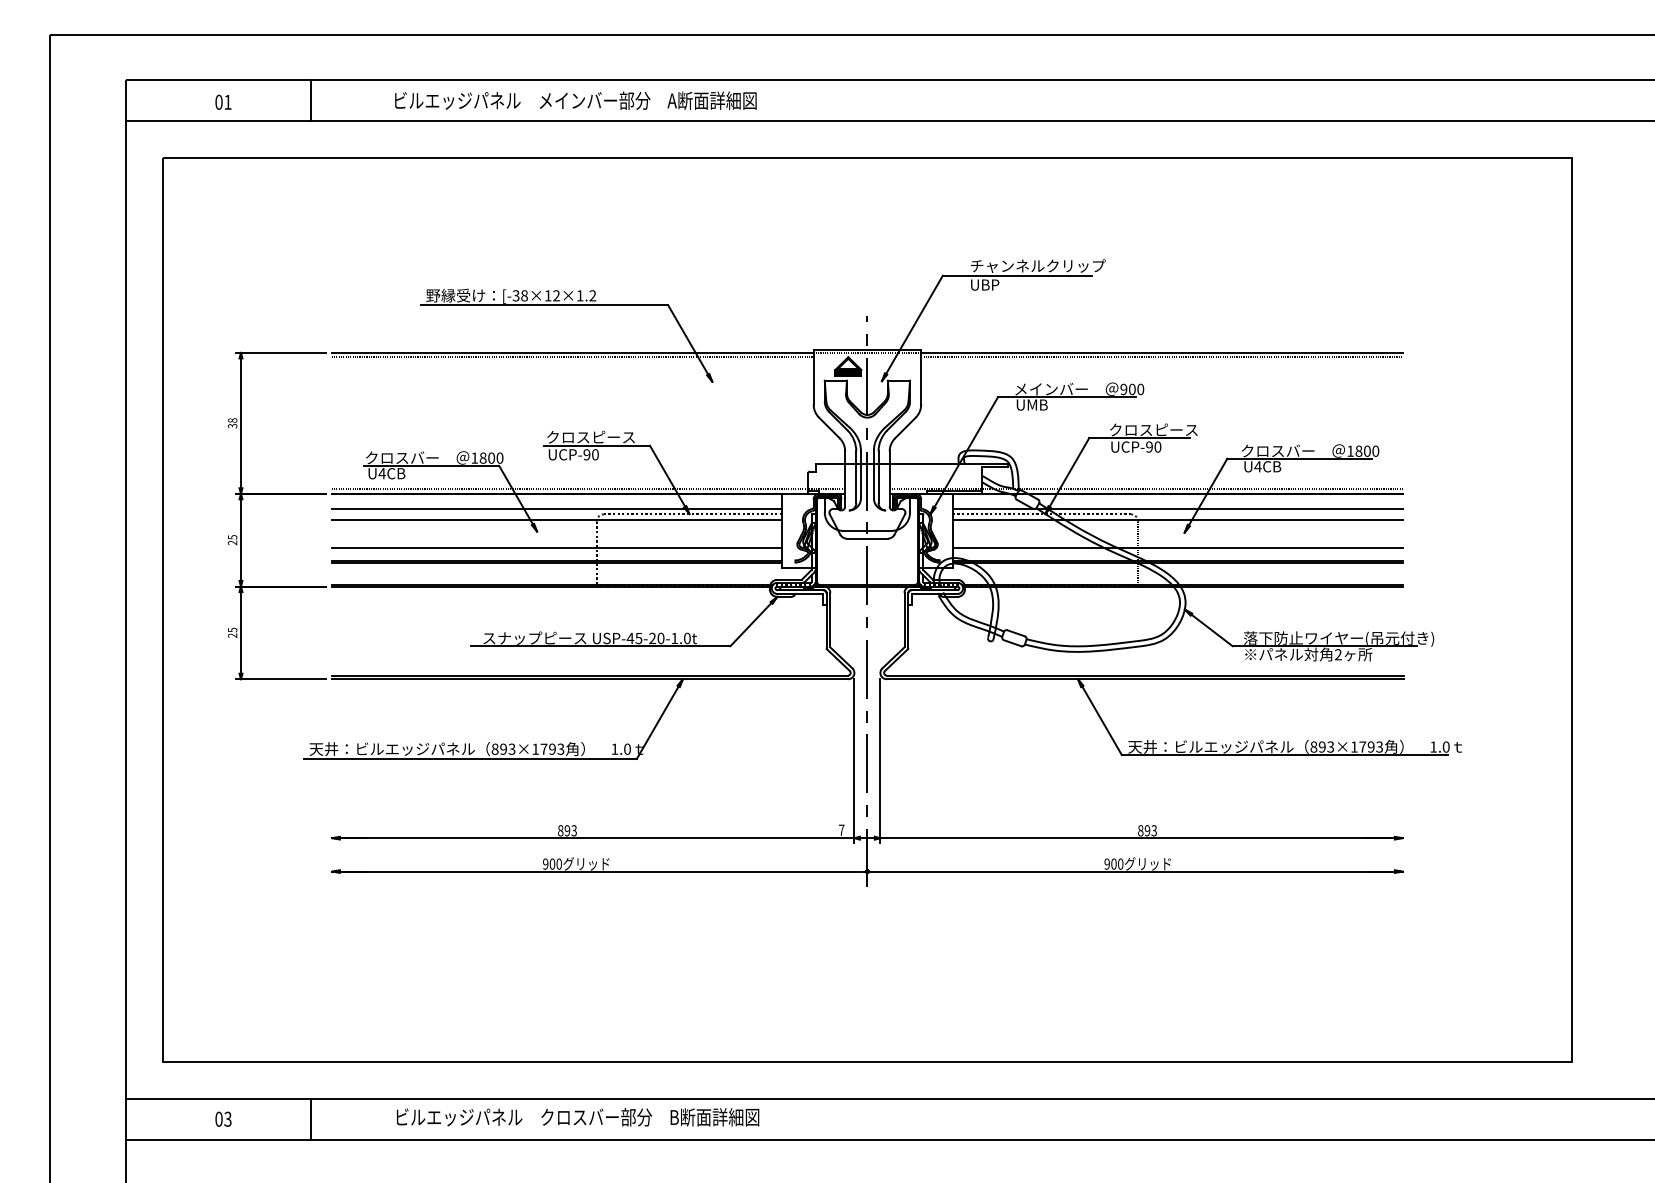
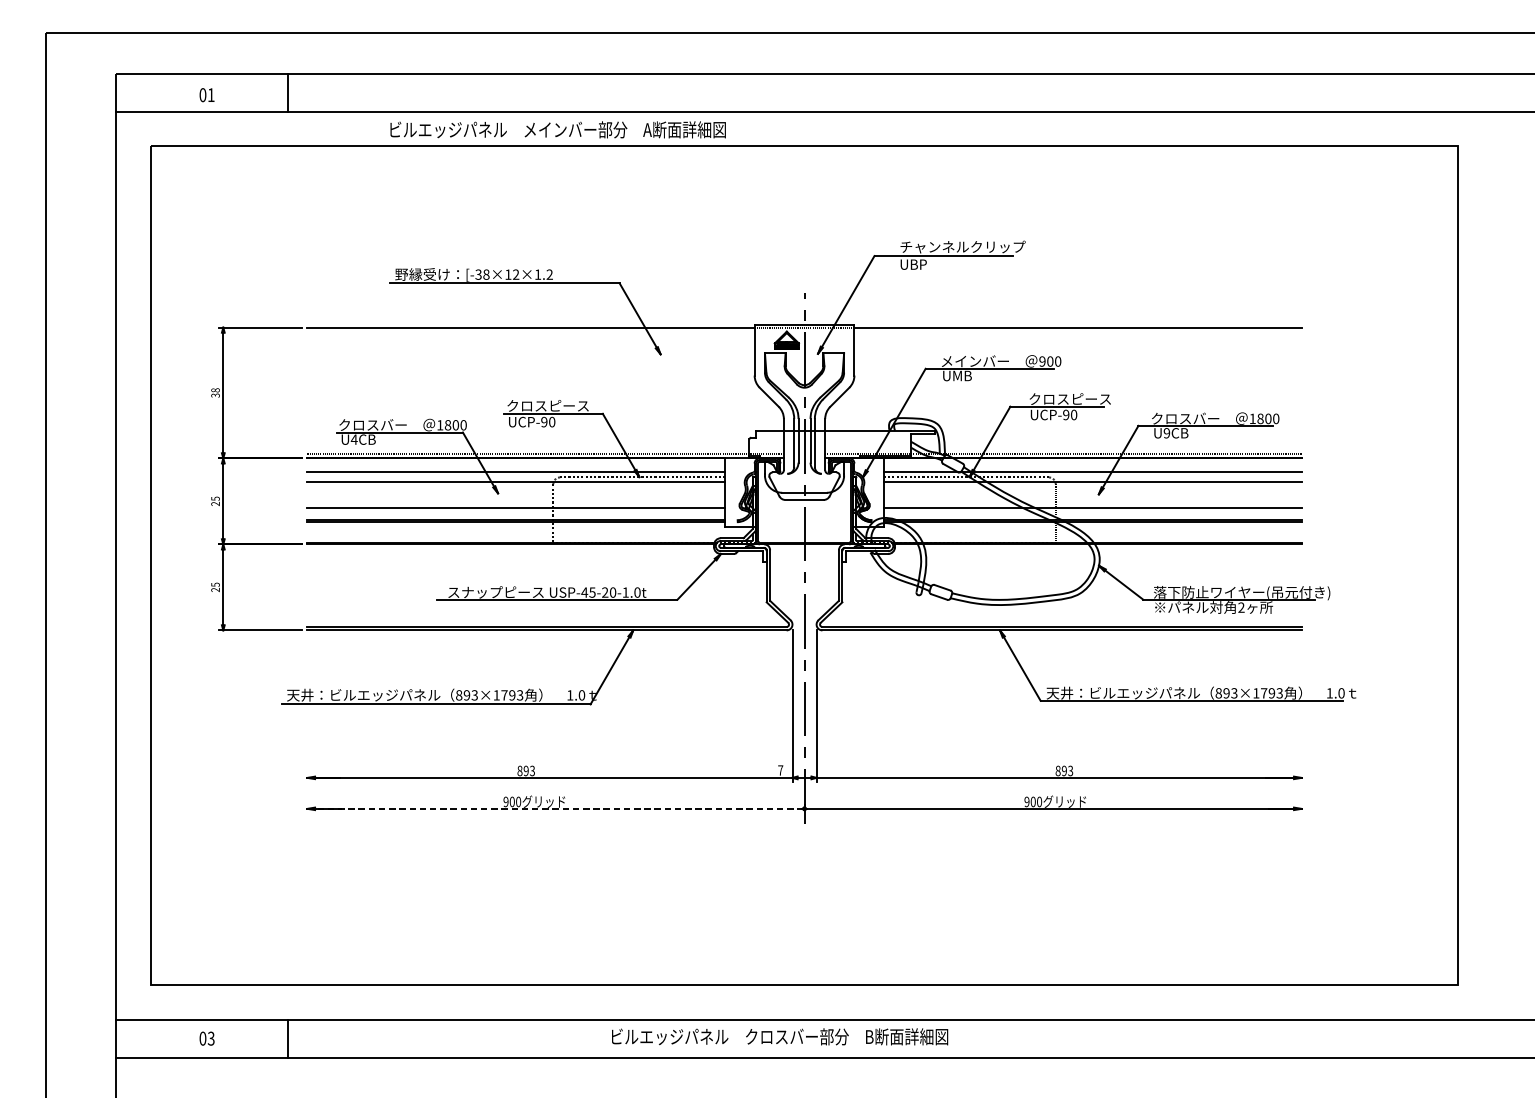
text: (575, 100) -> (557, 129), moved
line: (572, 357) -> (530, 331), removed
line: (1162, 357) -> (1078, 331), removed
text: (1257, 466) -> (1166, 433), U4CB -> U9CB
line: (598, 871) -> (555, 808), solid -> dashed
text: (577, 1117) -> (779, 1037), moved

